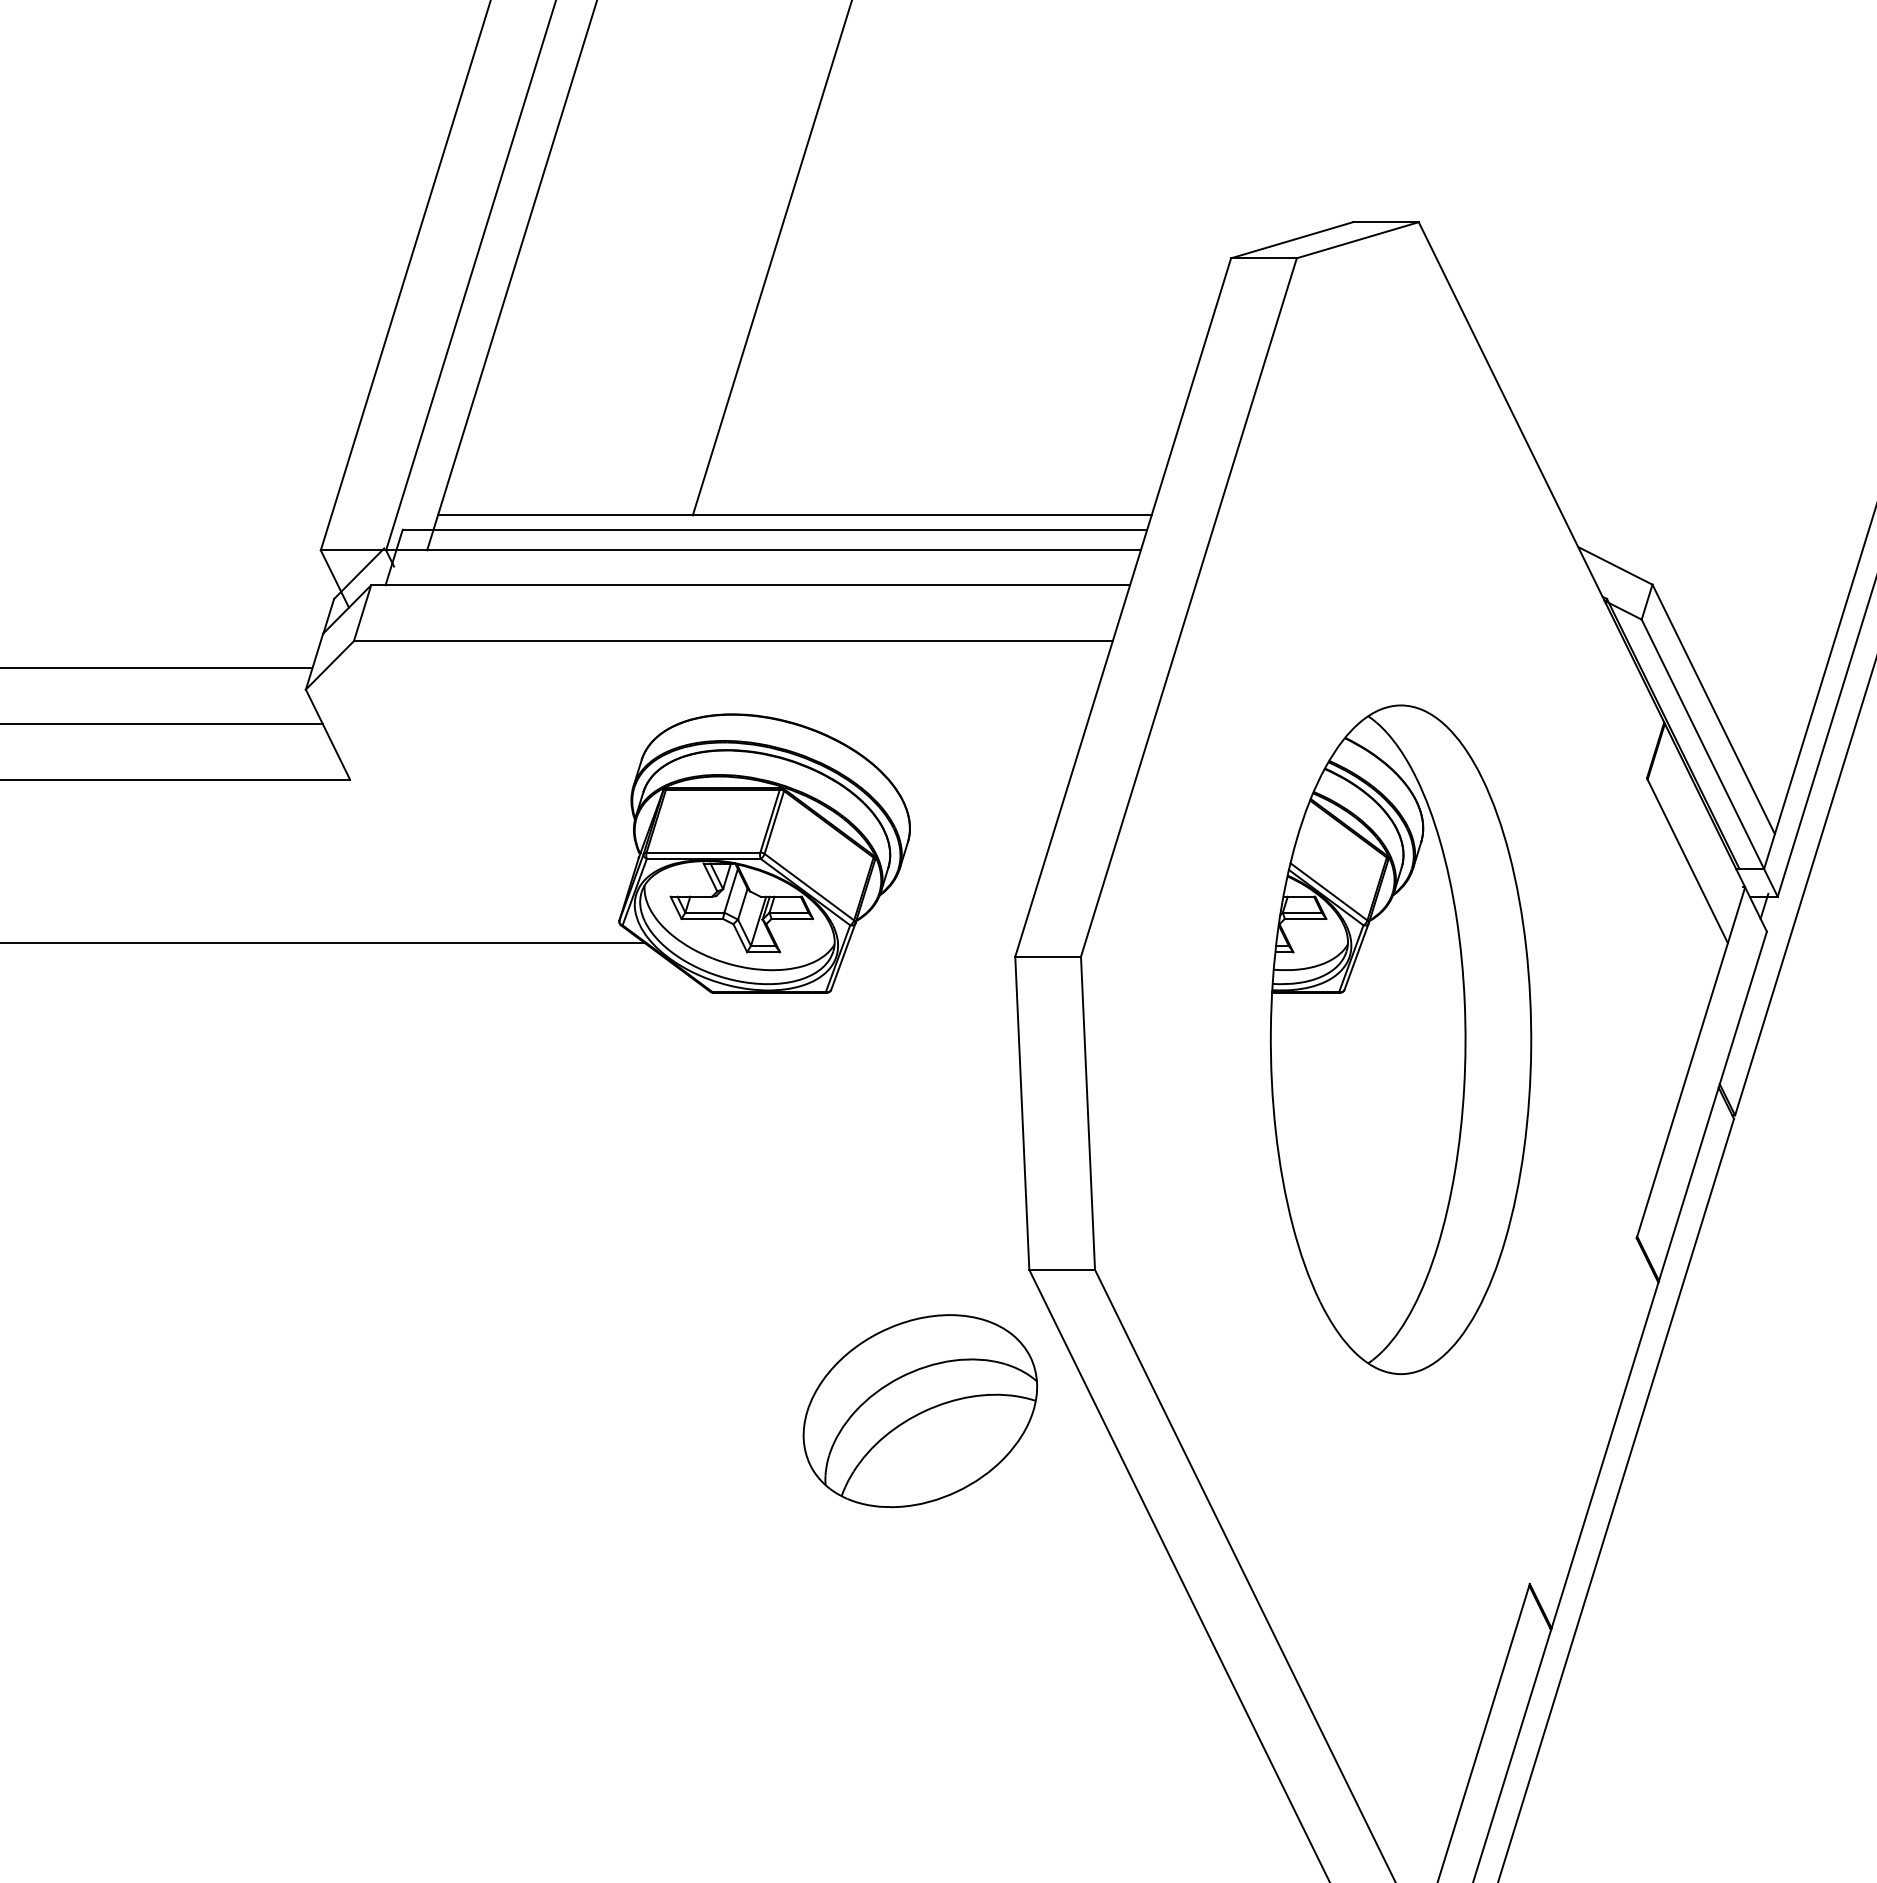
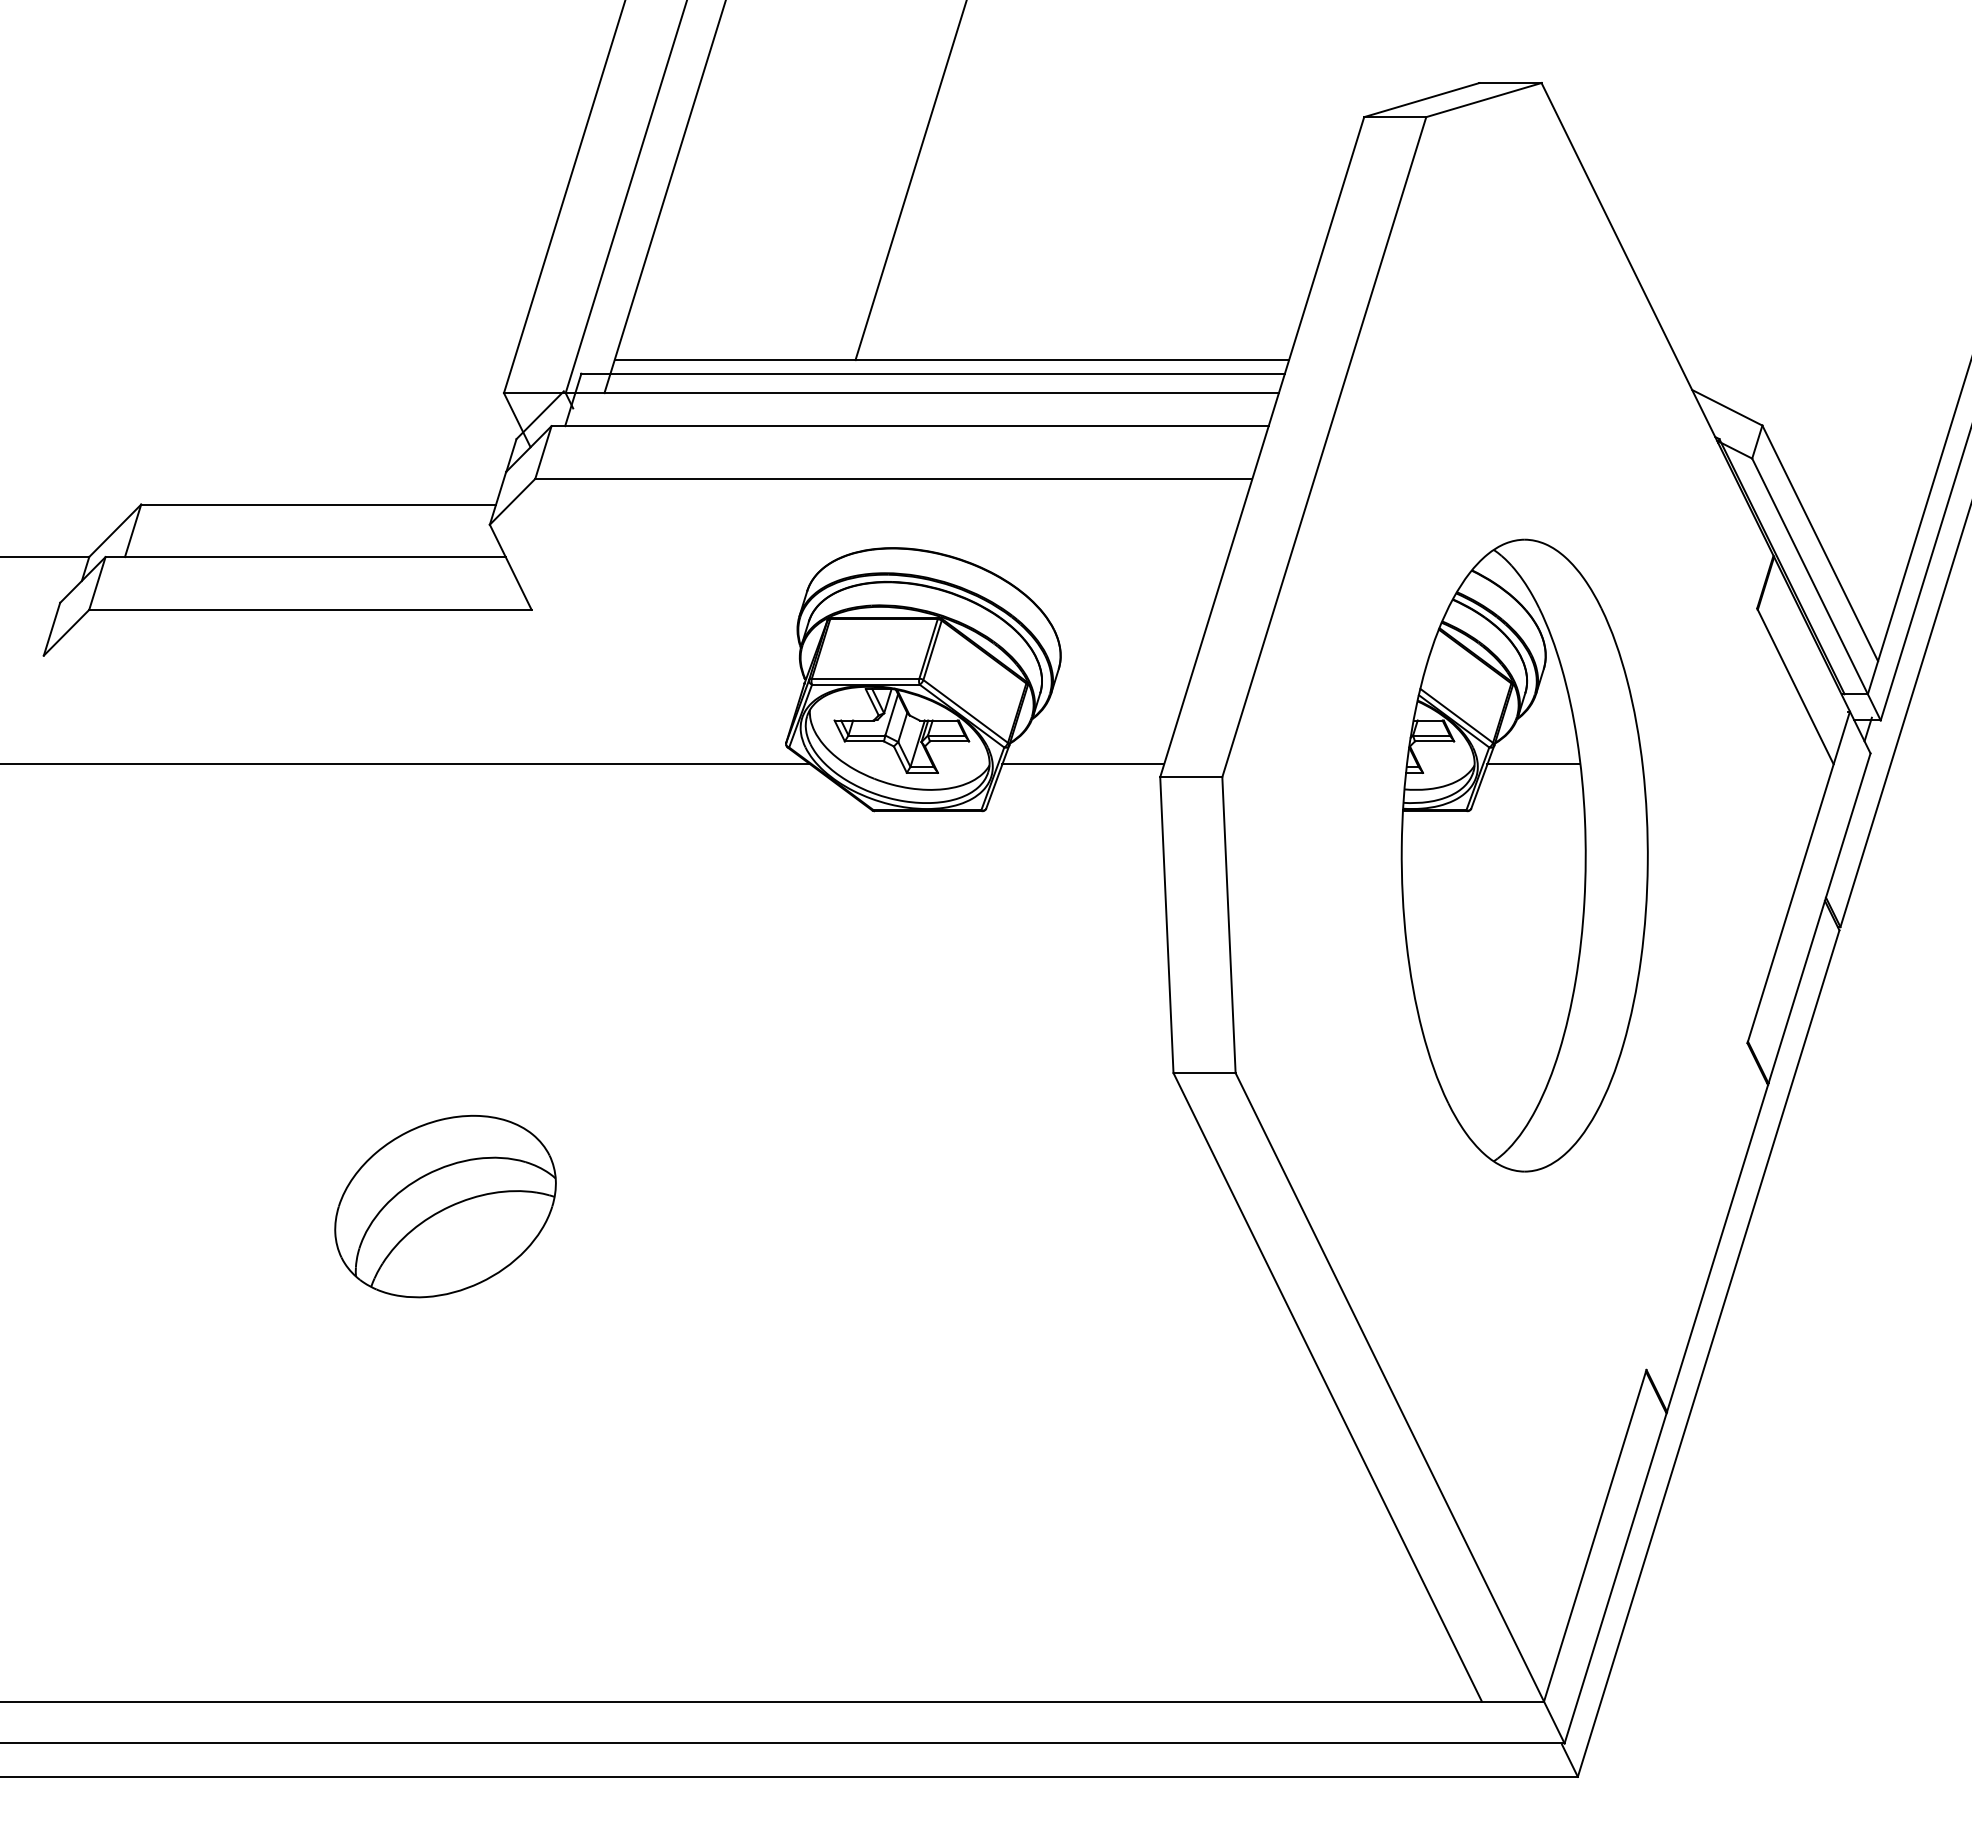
line: (934, 943) -> (1083, 764), added
line: (1410, 943) -> (1533, 764), added
part: (920, 1411) -> (445, 1206), moved

